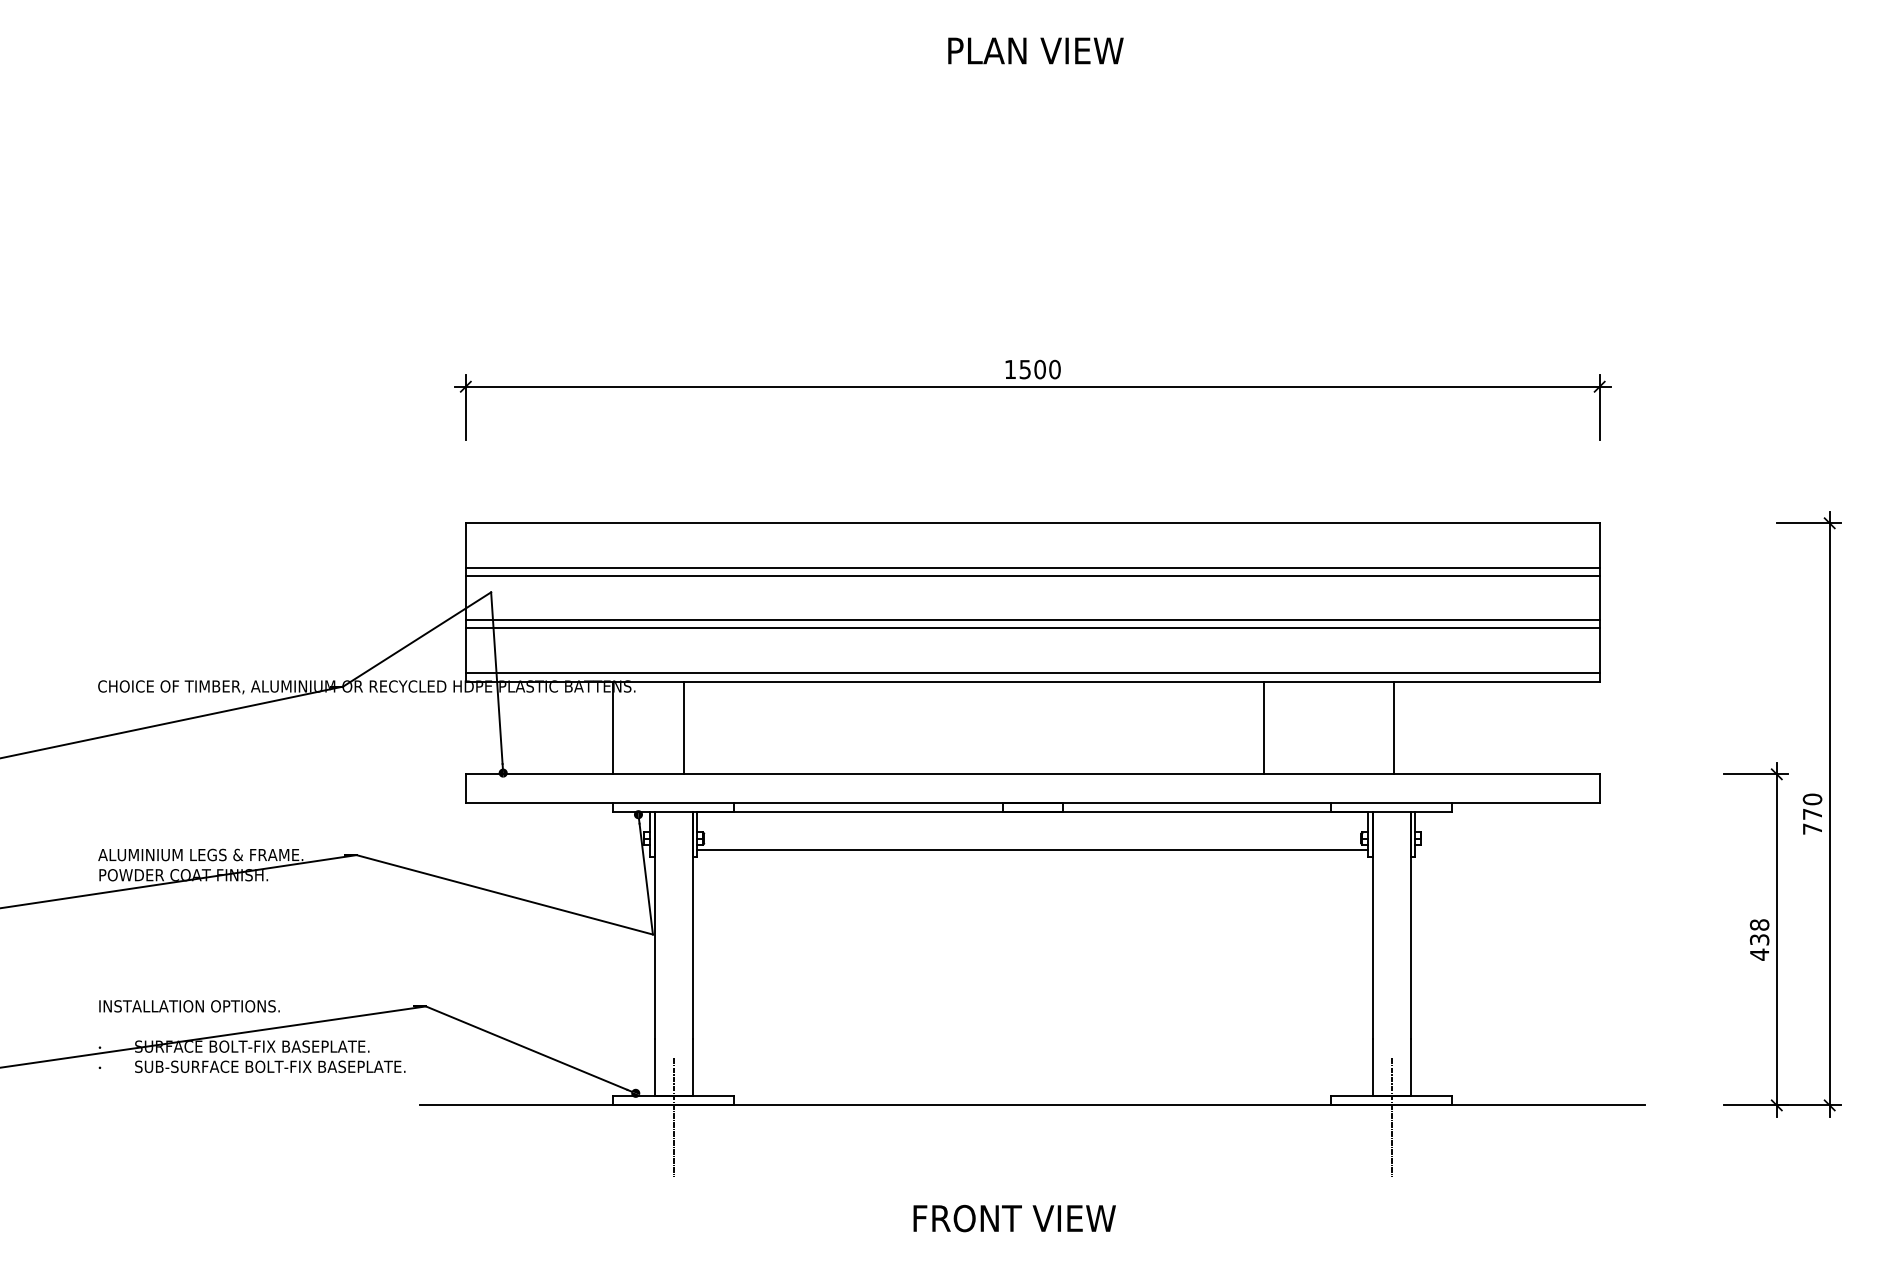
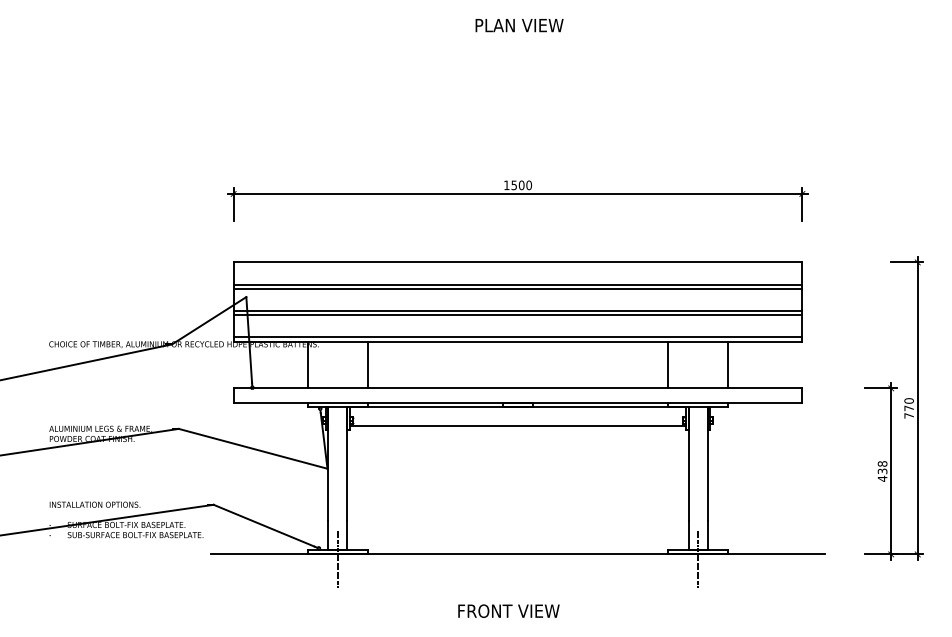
line: (684, 728) -> (368, 365), moved
line: (1263, 728) -> (667, 365), moved
line: (1394, 728) -> (728, 365), moved

